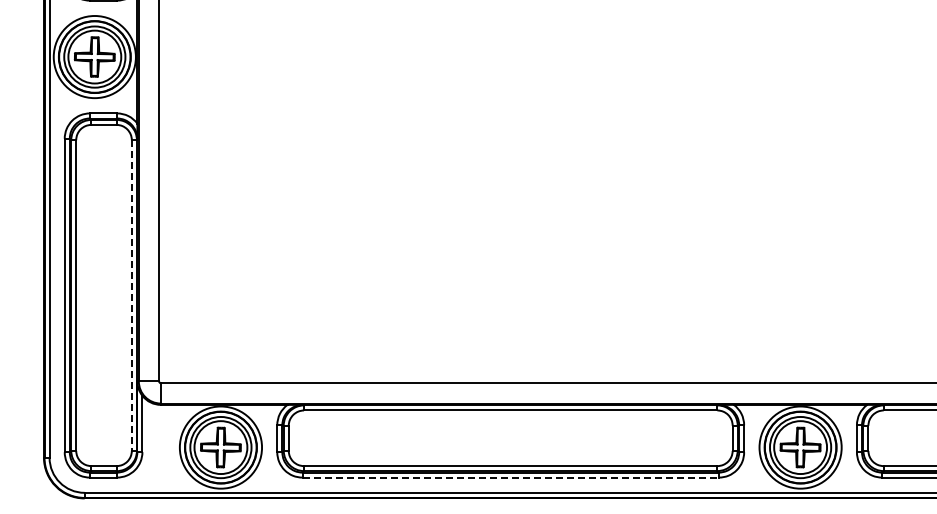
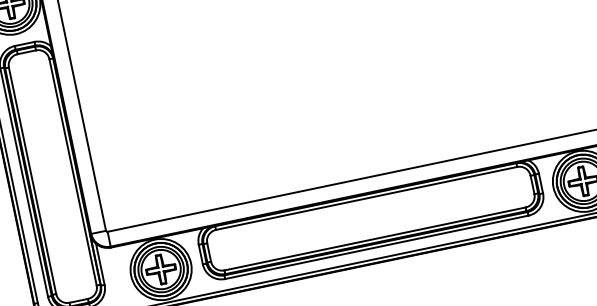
line: (131, 296) -> (72, 173), dashed -> solid
line: (511, 477) -> (377, 247), dashed -> solid

